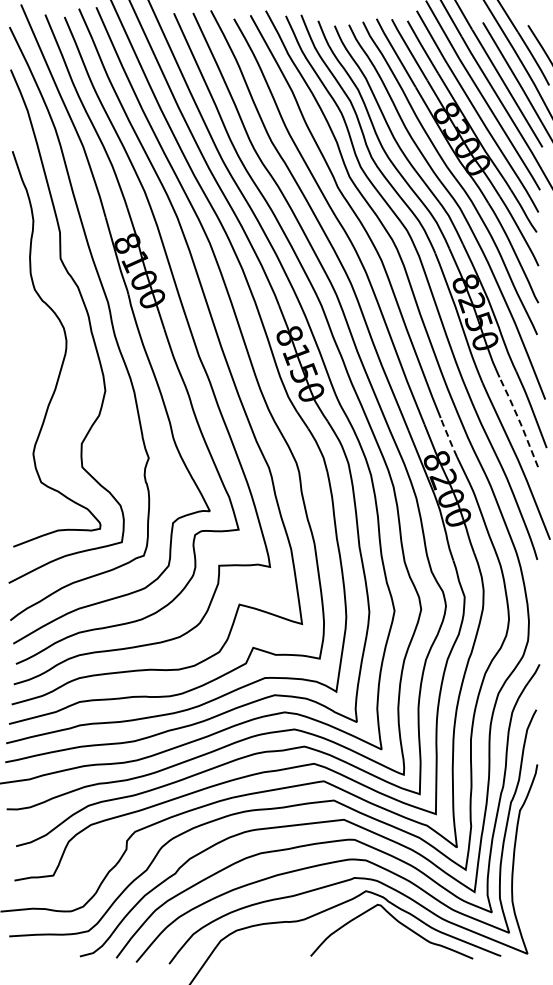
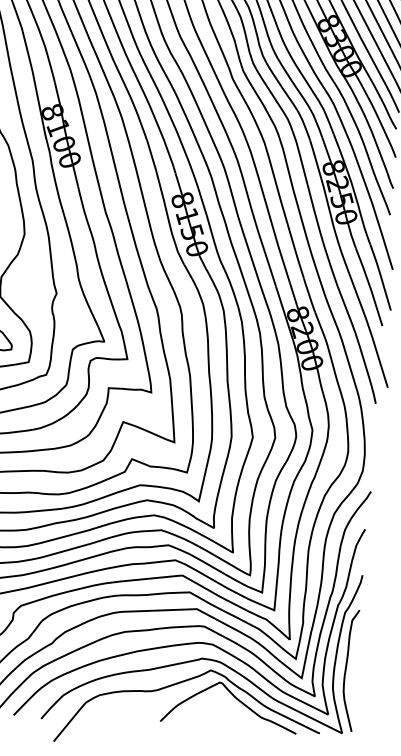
line: (519, 421) -> (369, 286), dashed -> solid
line: (448, 437) -> (309, 295), dashed -> solid
curve: (526, 878) -> (346, 670), added

